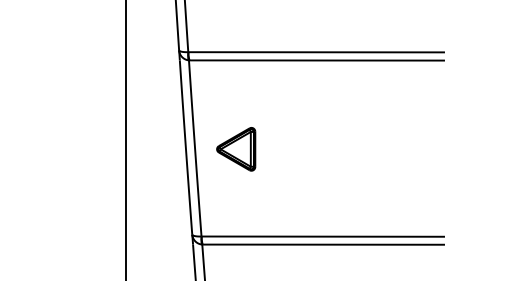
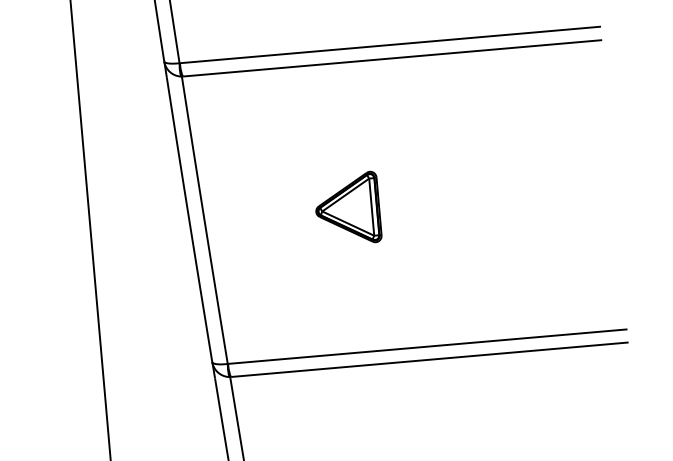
part: (236, 149) -> (348, 209), moved

